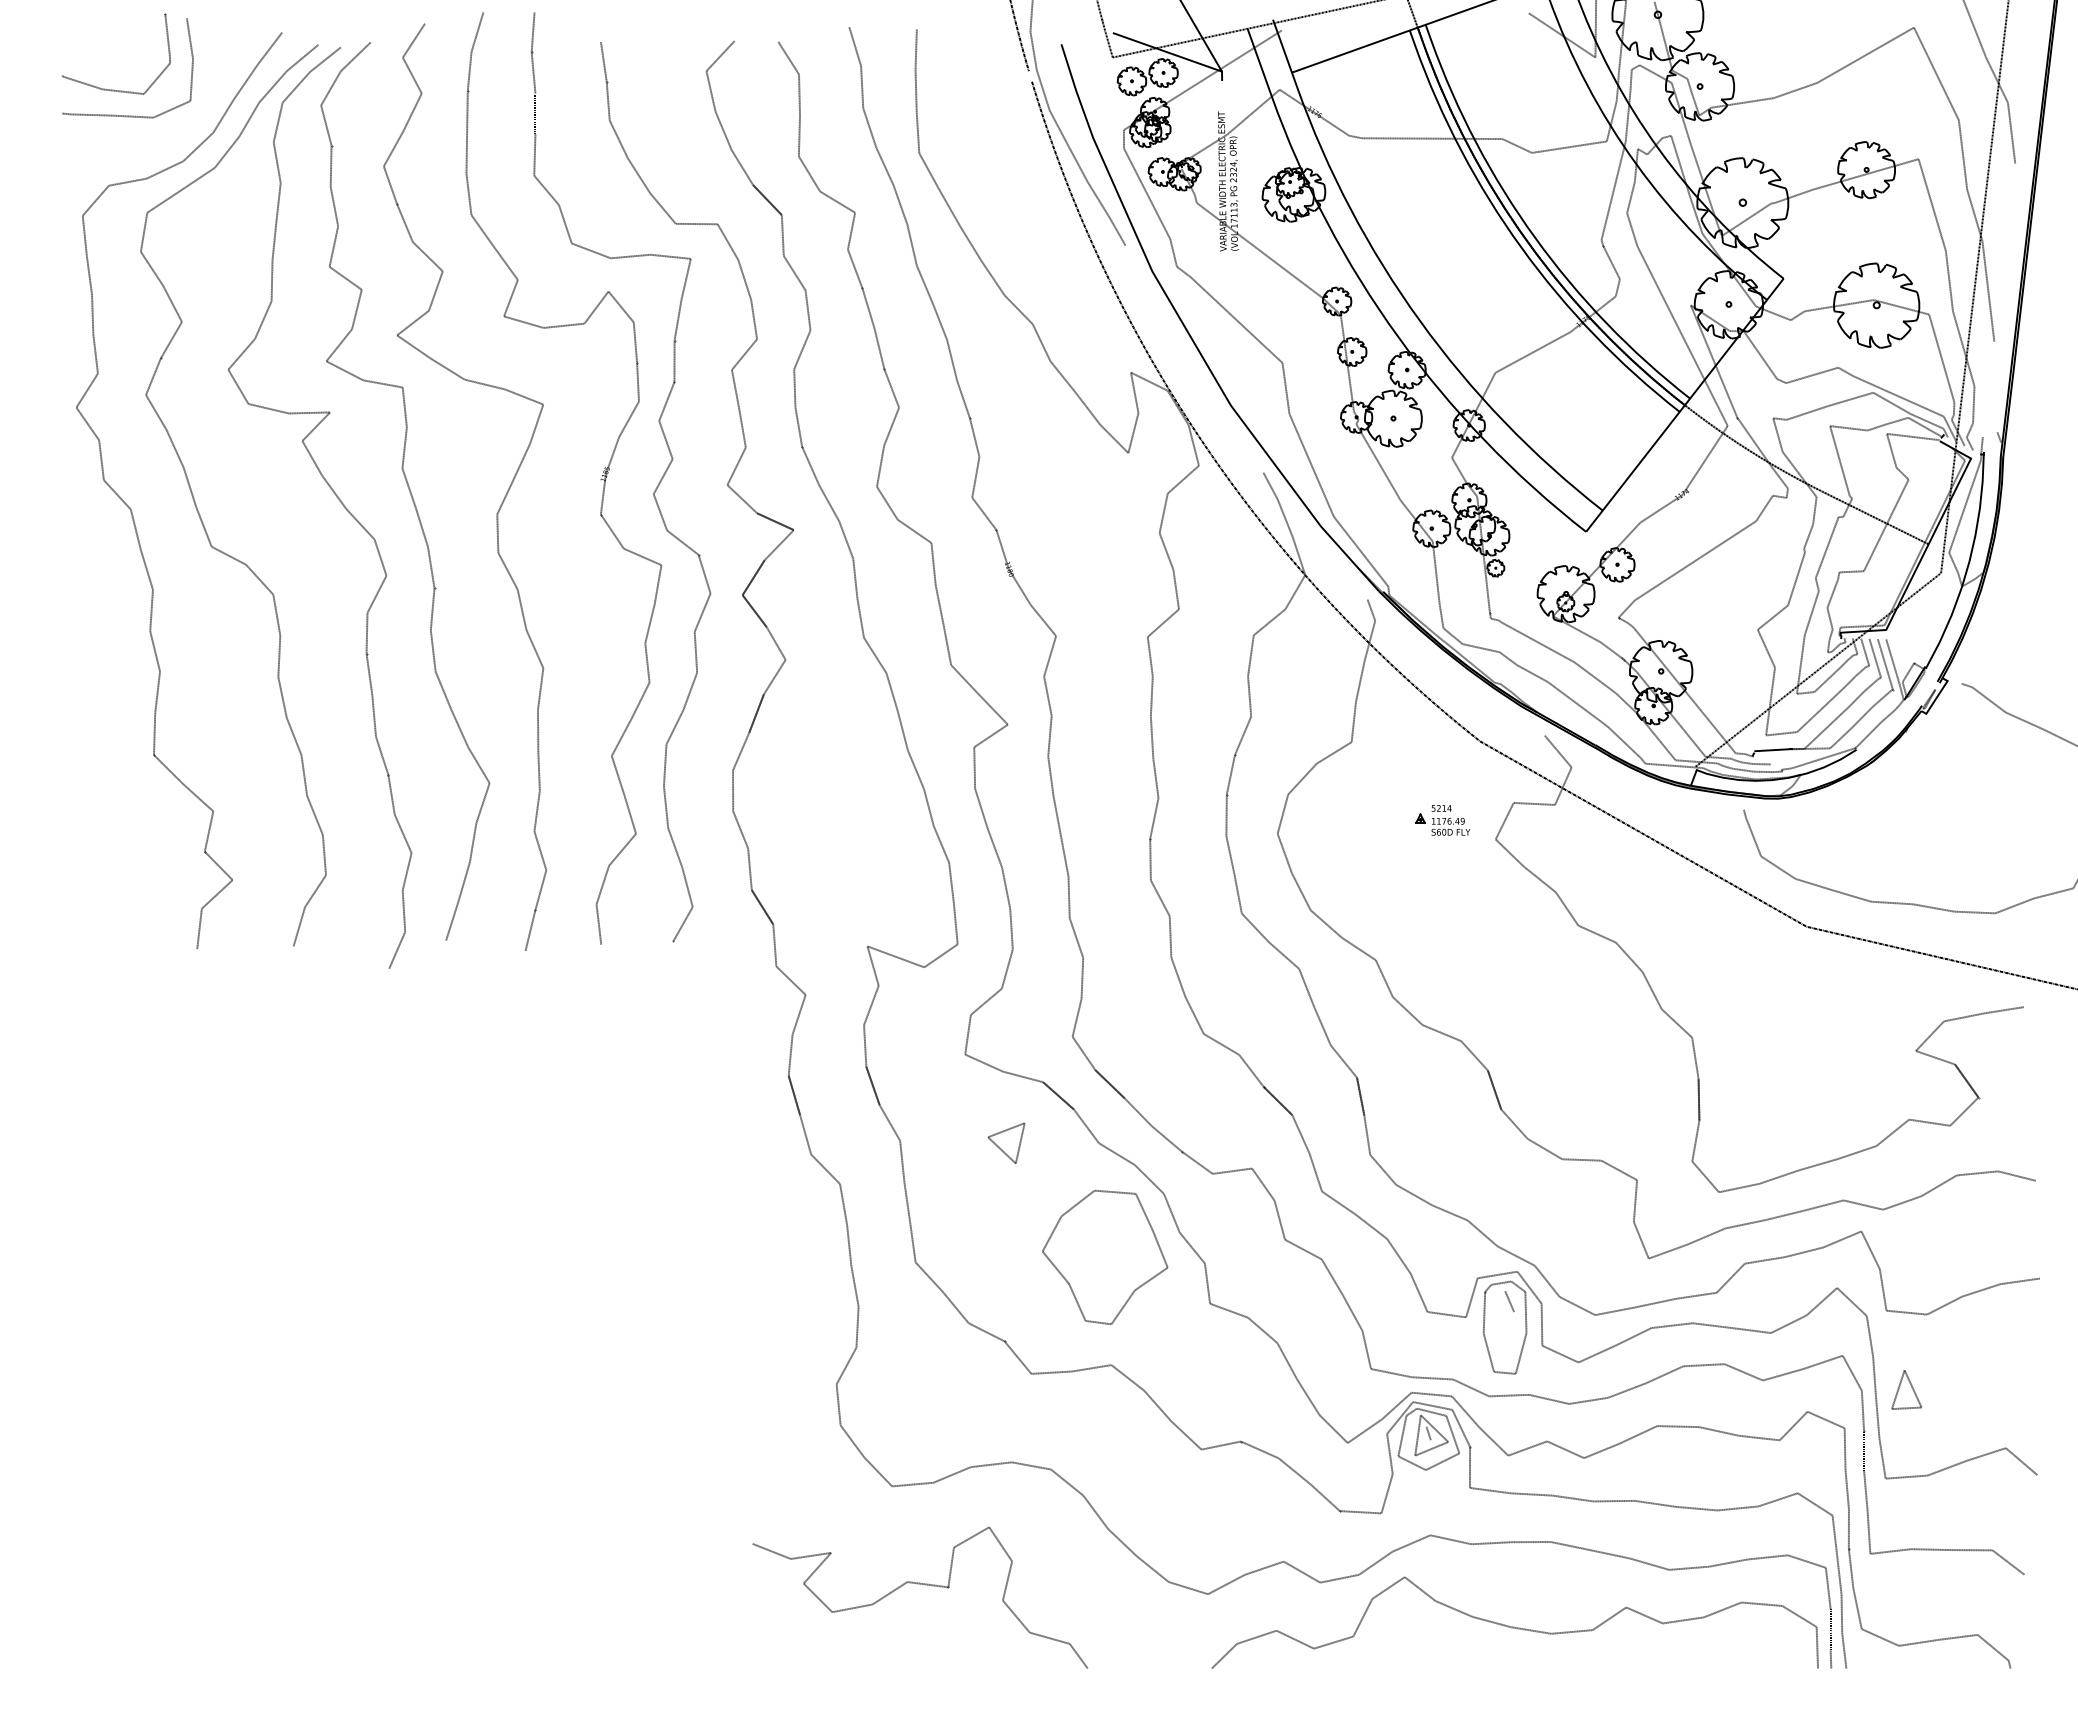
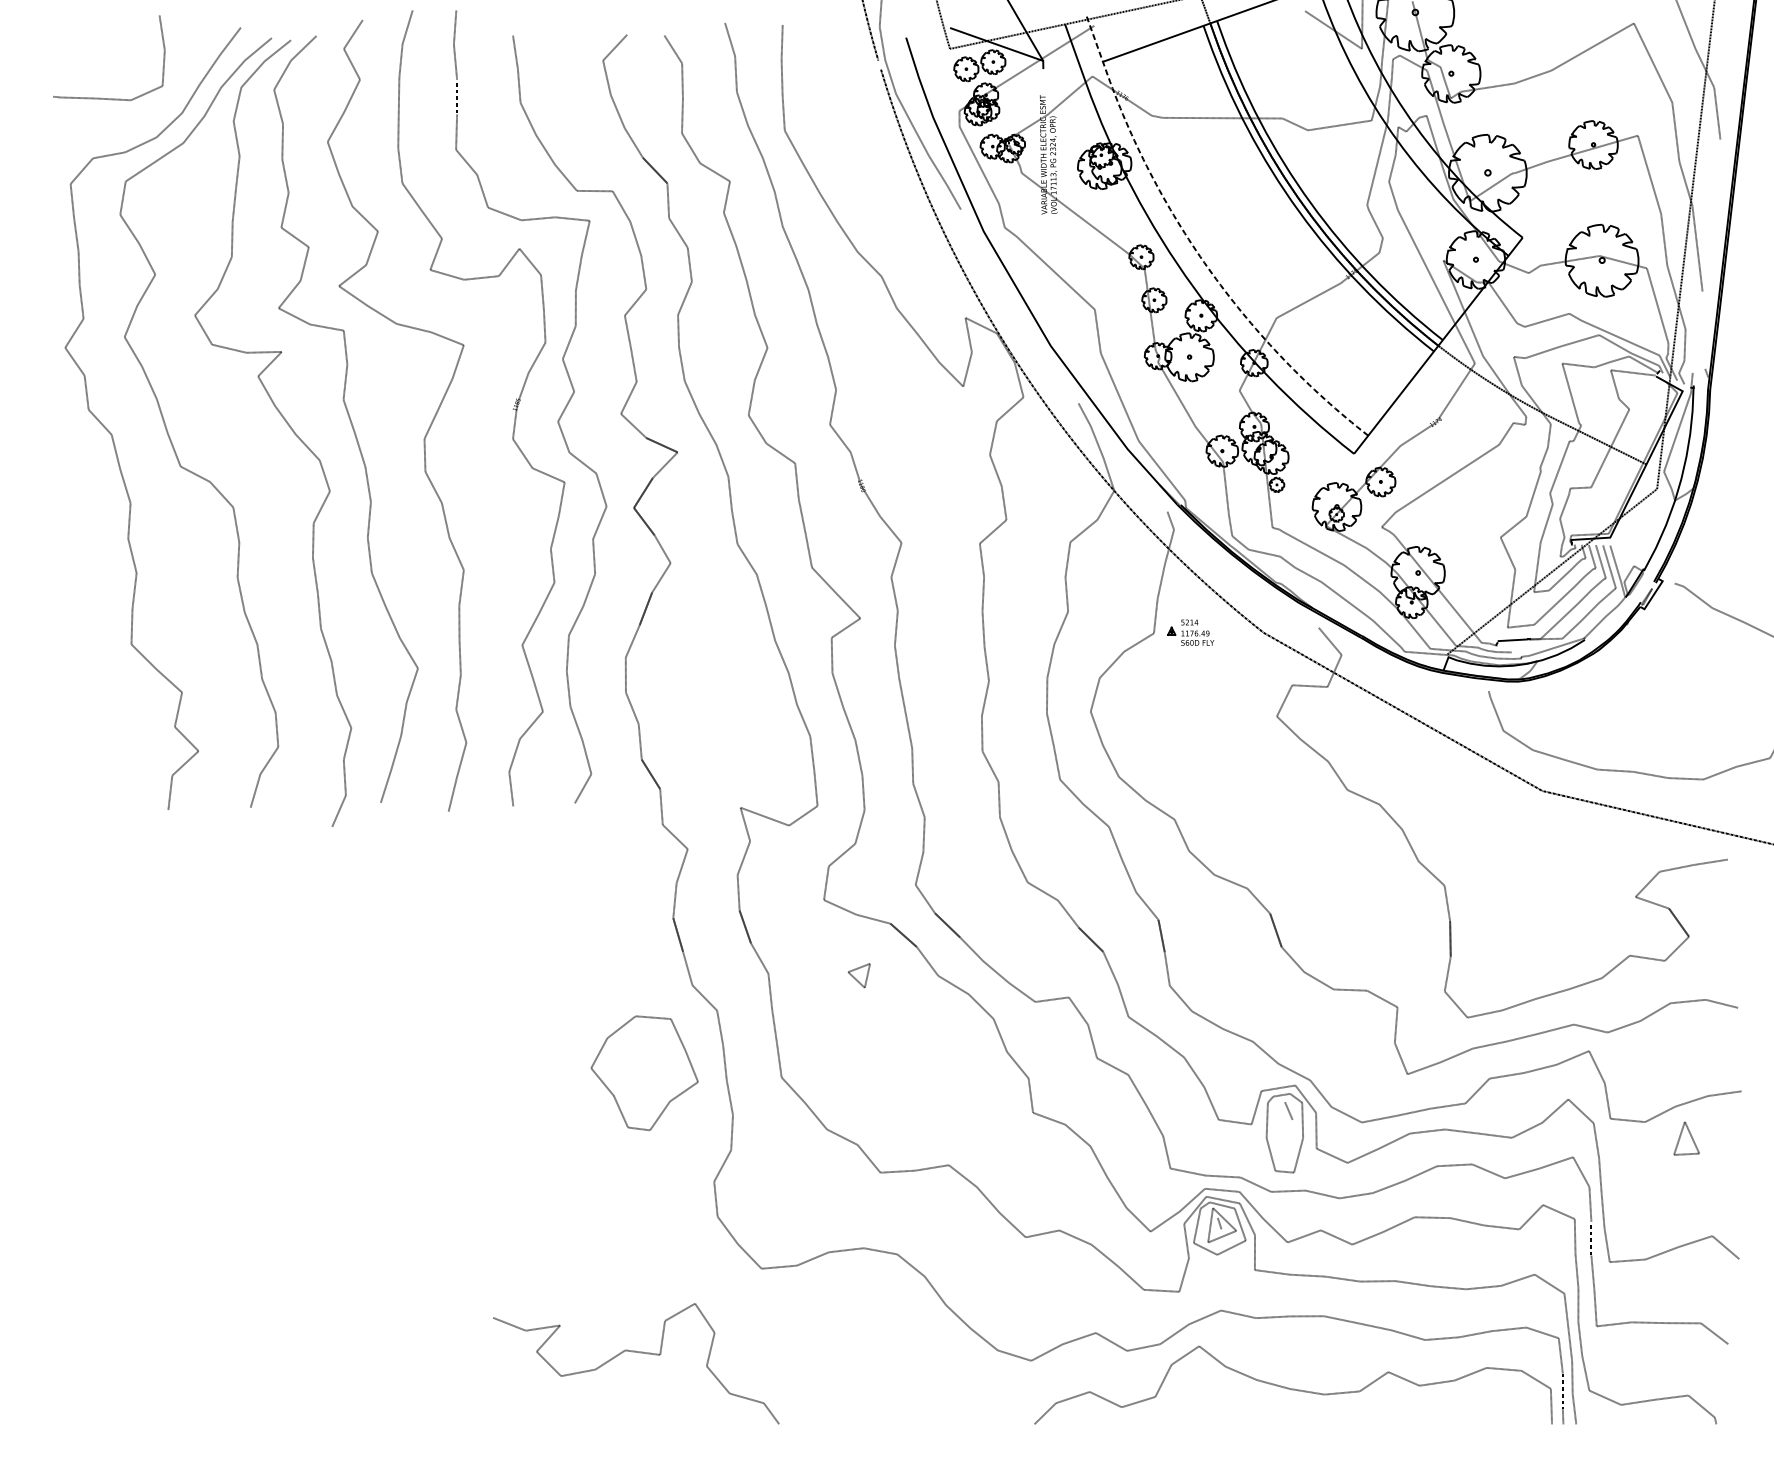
curve: (114, 89) -> (97, 76), removed
line: (1400, 293) -> (1195, 250), solid -> dashed
part: (1442, 820) -> (1190, 632), moved
part: (1006, 1142) -> (859, 975), size x0.7
part: (1105, 1256) -> (644, 1072), moved
part: (1906, 1389) -> (1686, 1138), moved
curve: (919, 1584) -> (635, 1352), moved

